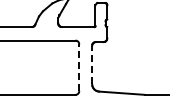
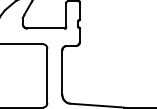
line: (92, 64) -> (62, 72), dashed -> solid
line: (79, 67) -> (47, 75), dashed -> solid

